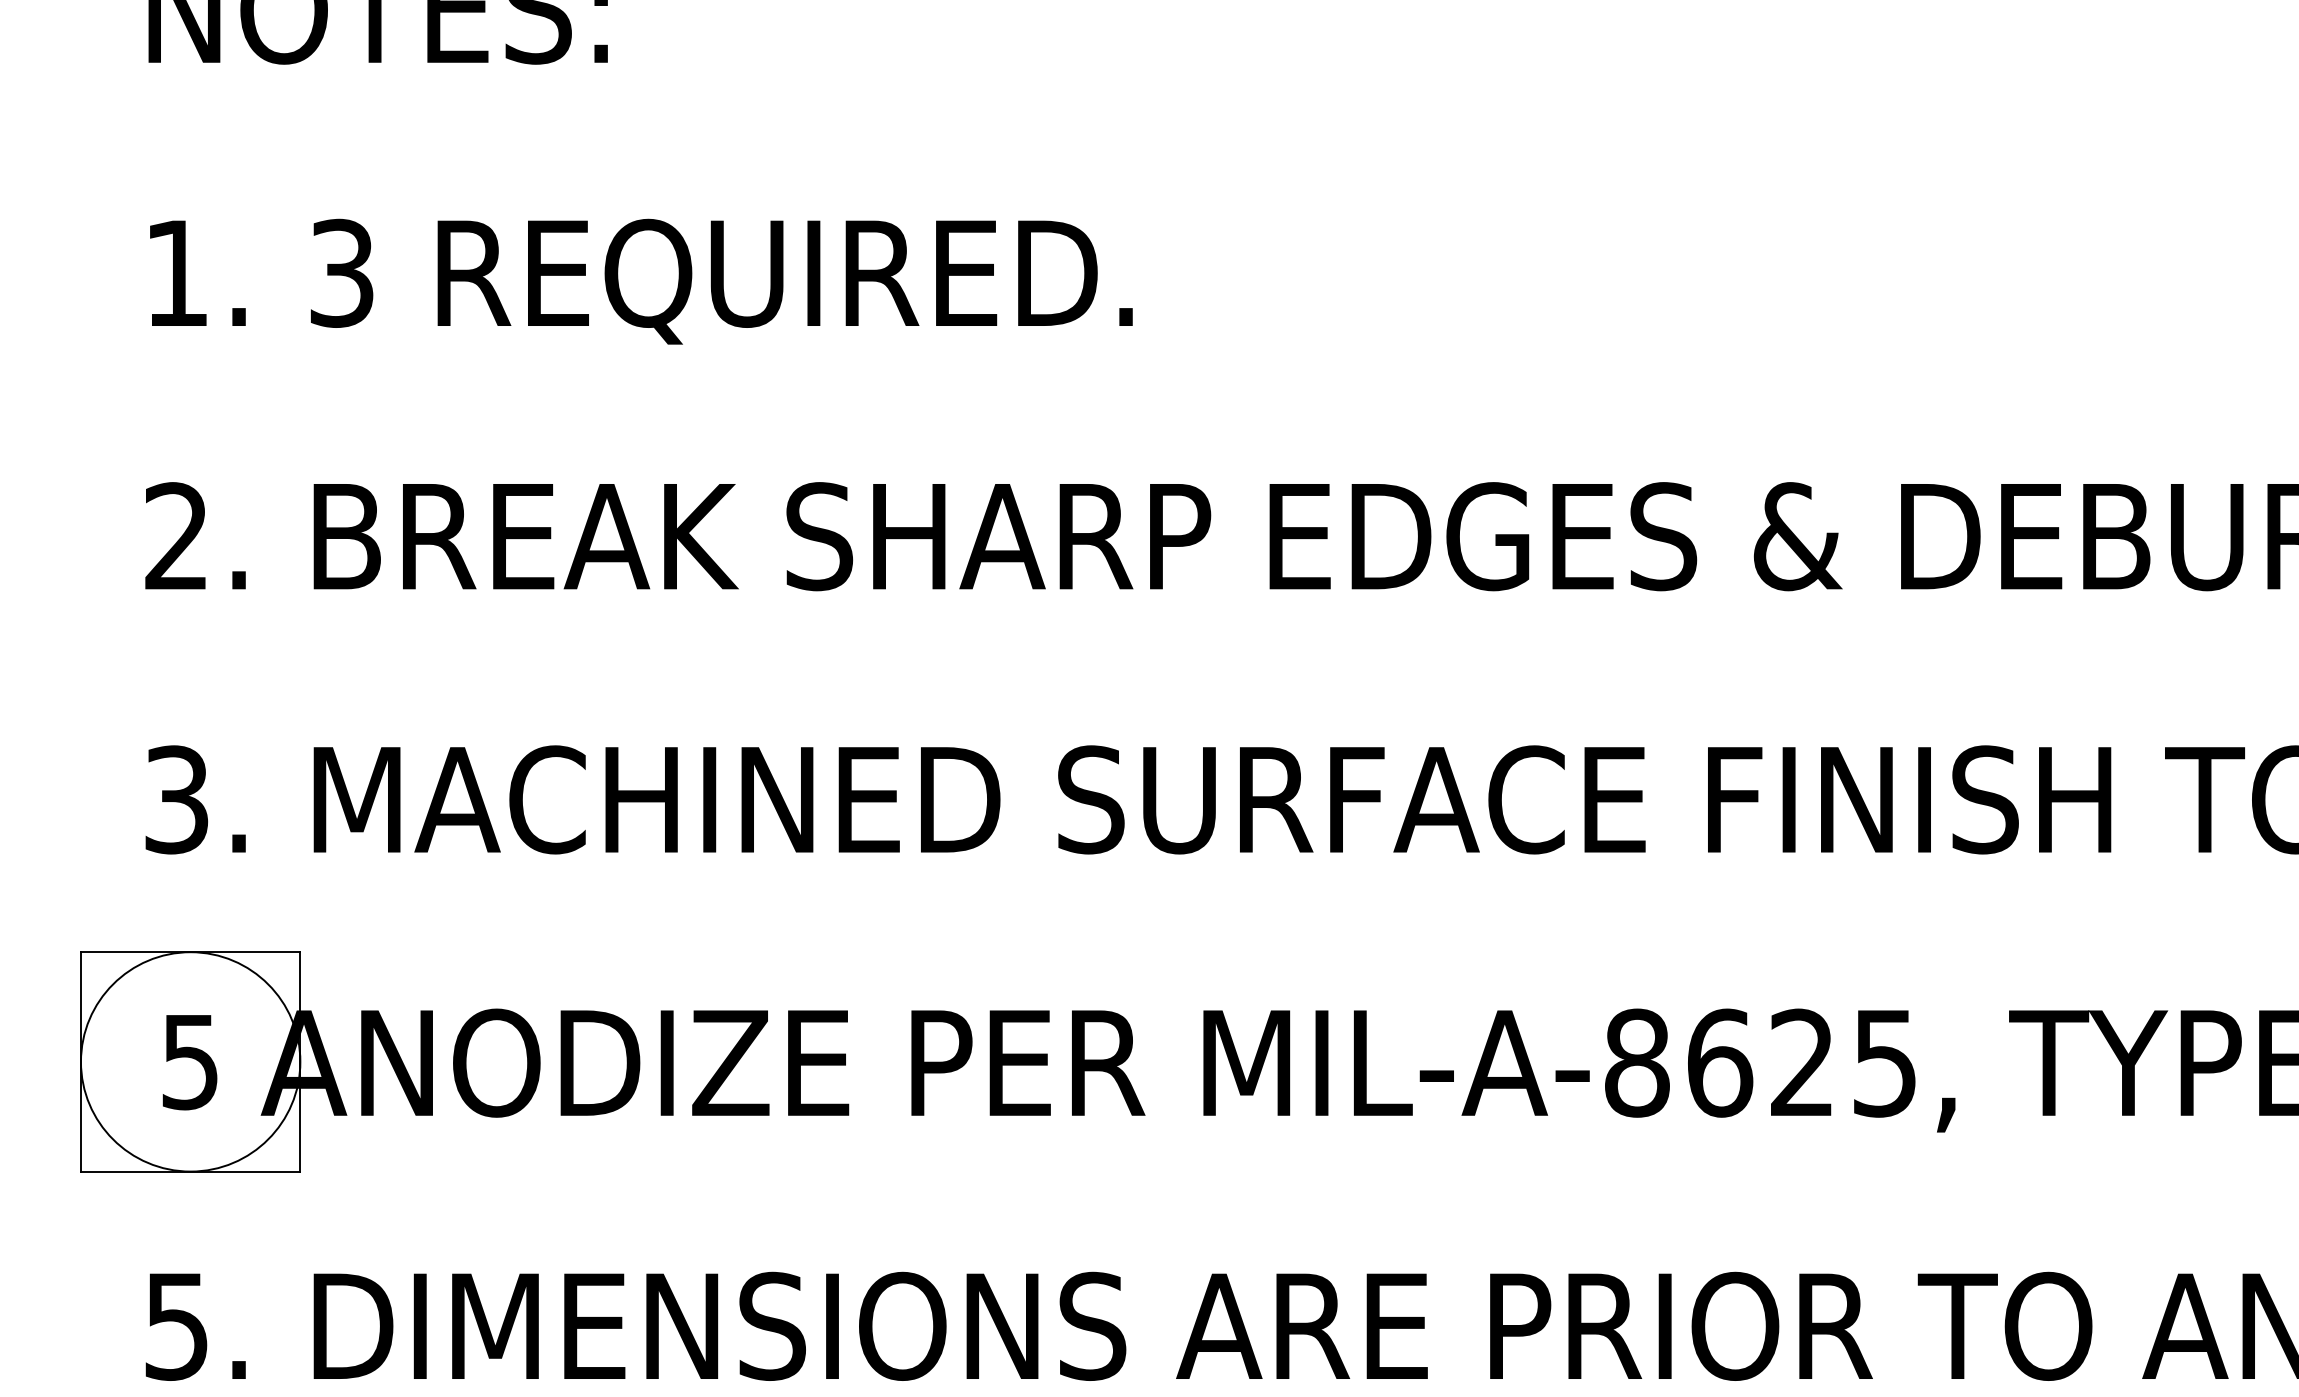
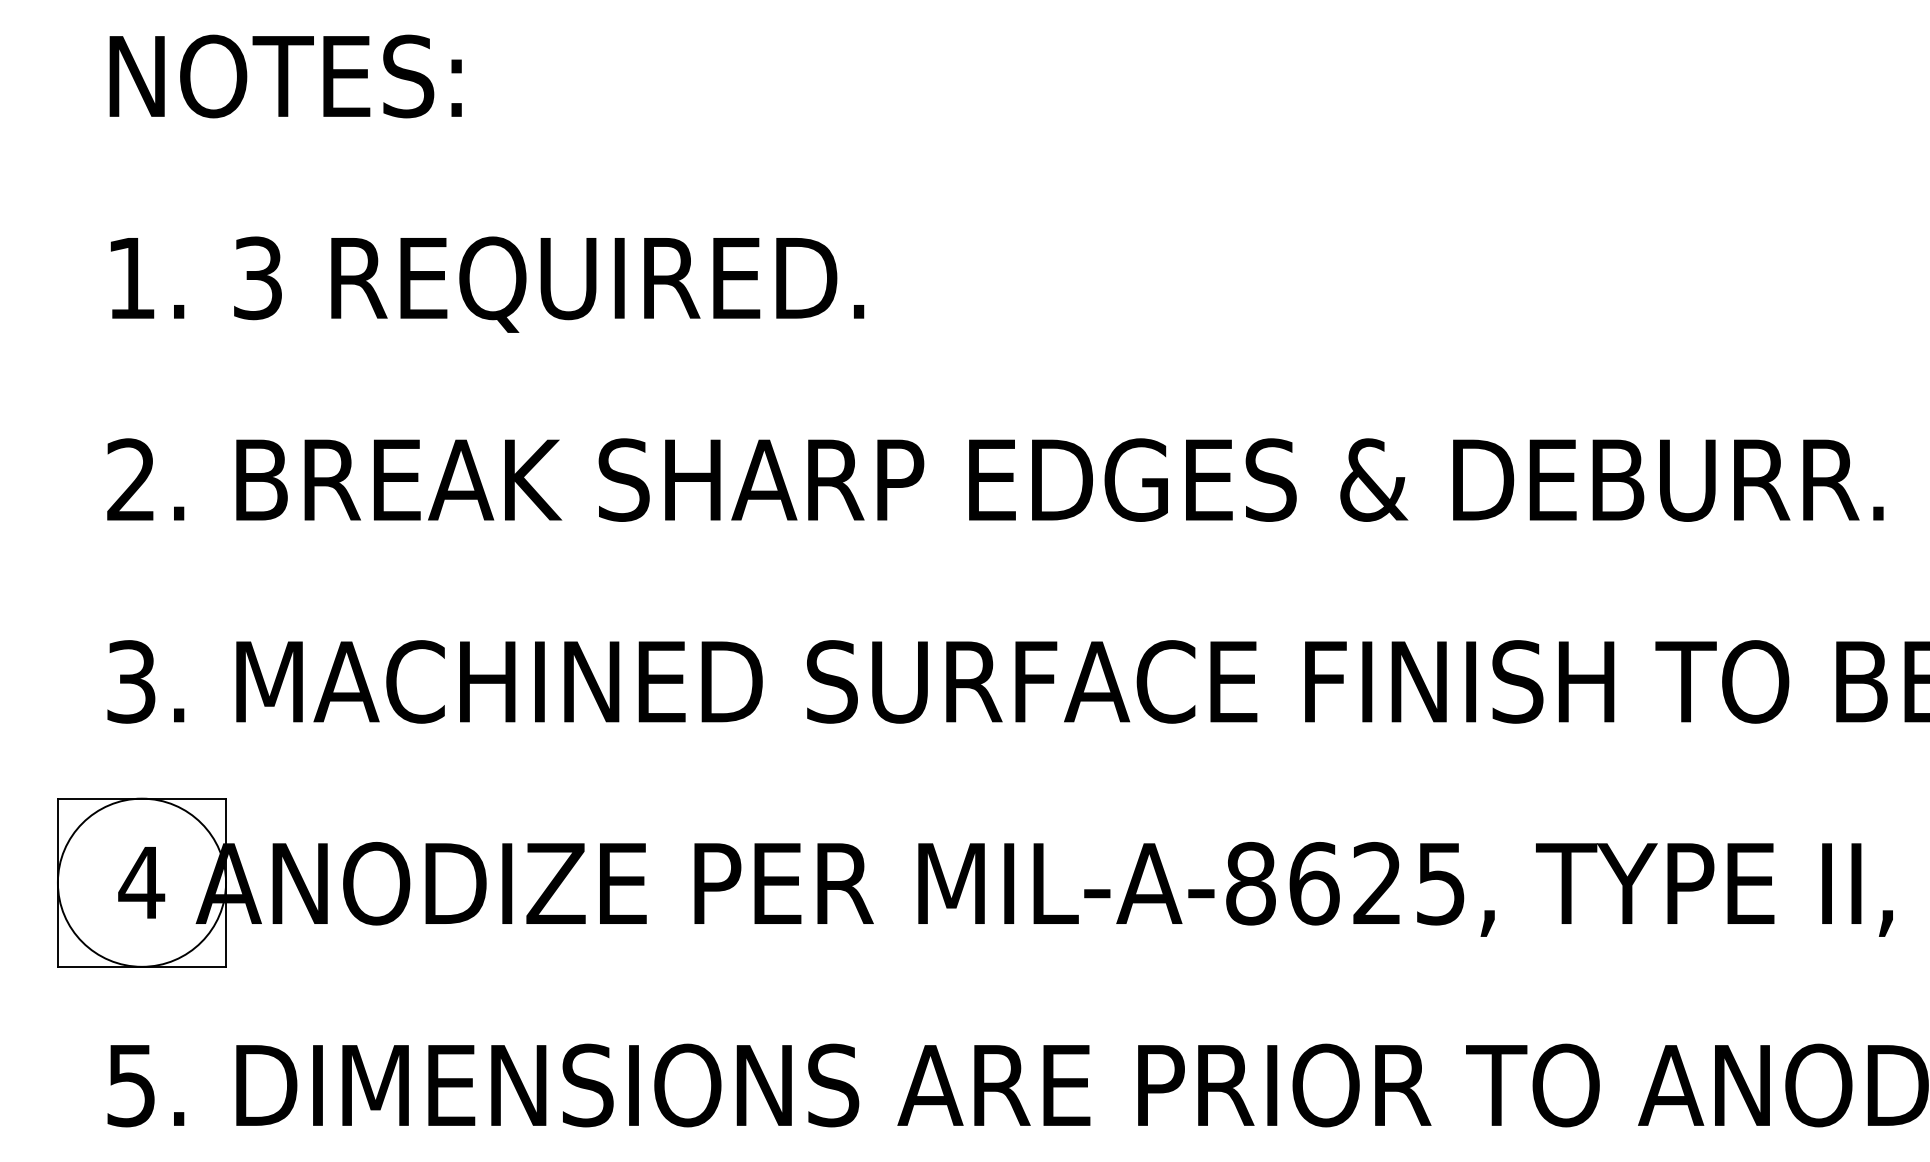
text: (190, 1062) -> (141, 883), 5 -> 4

